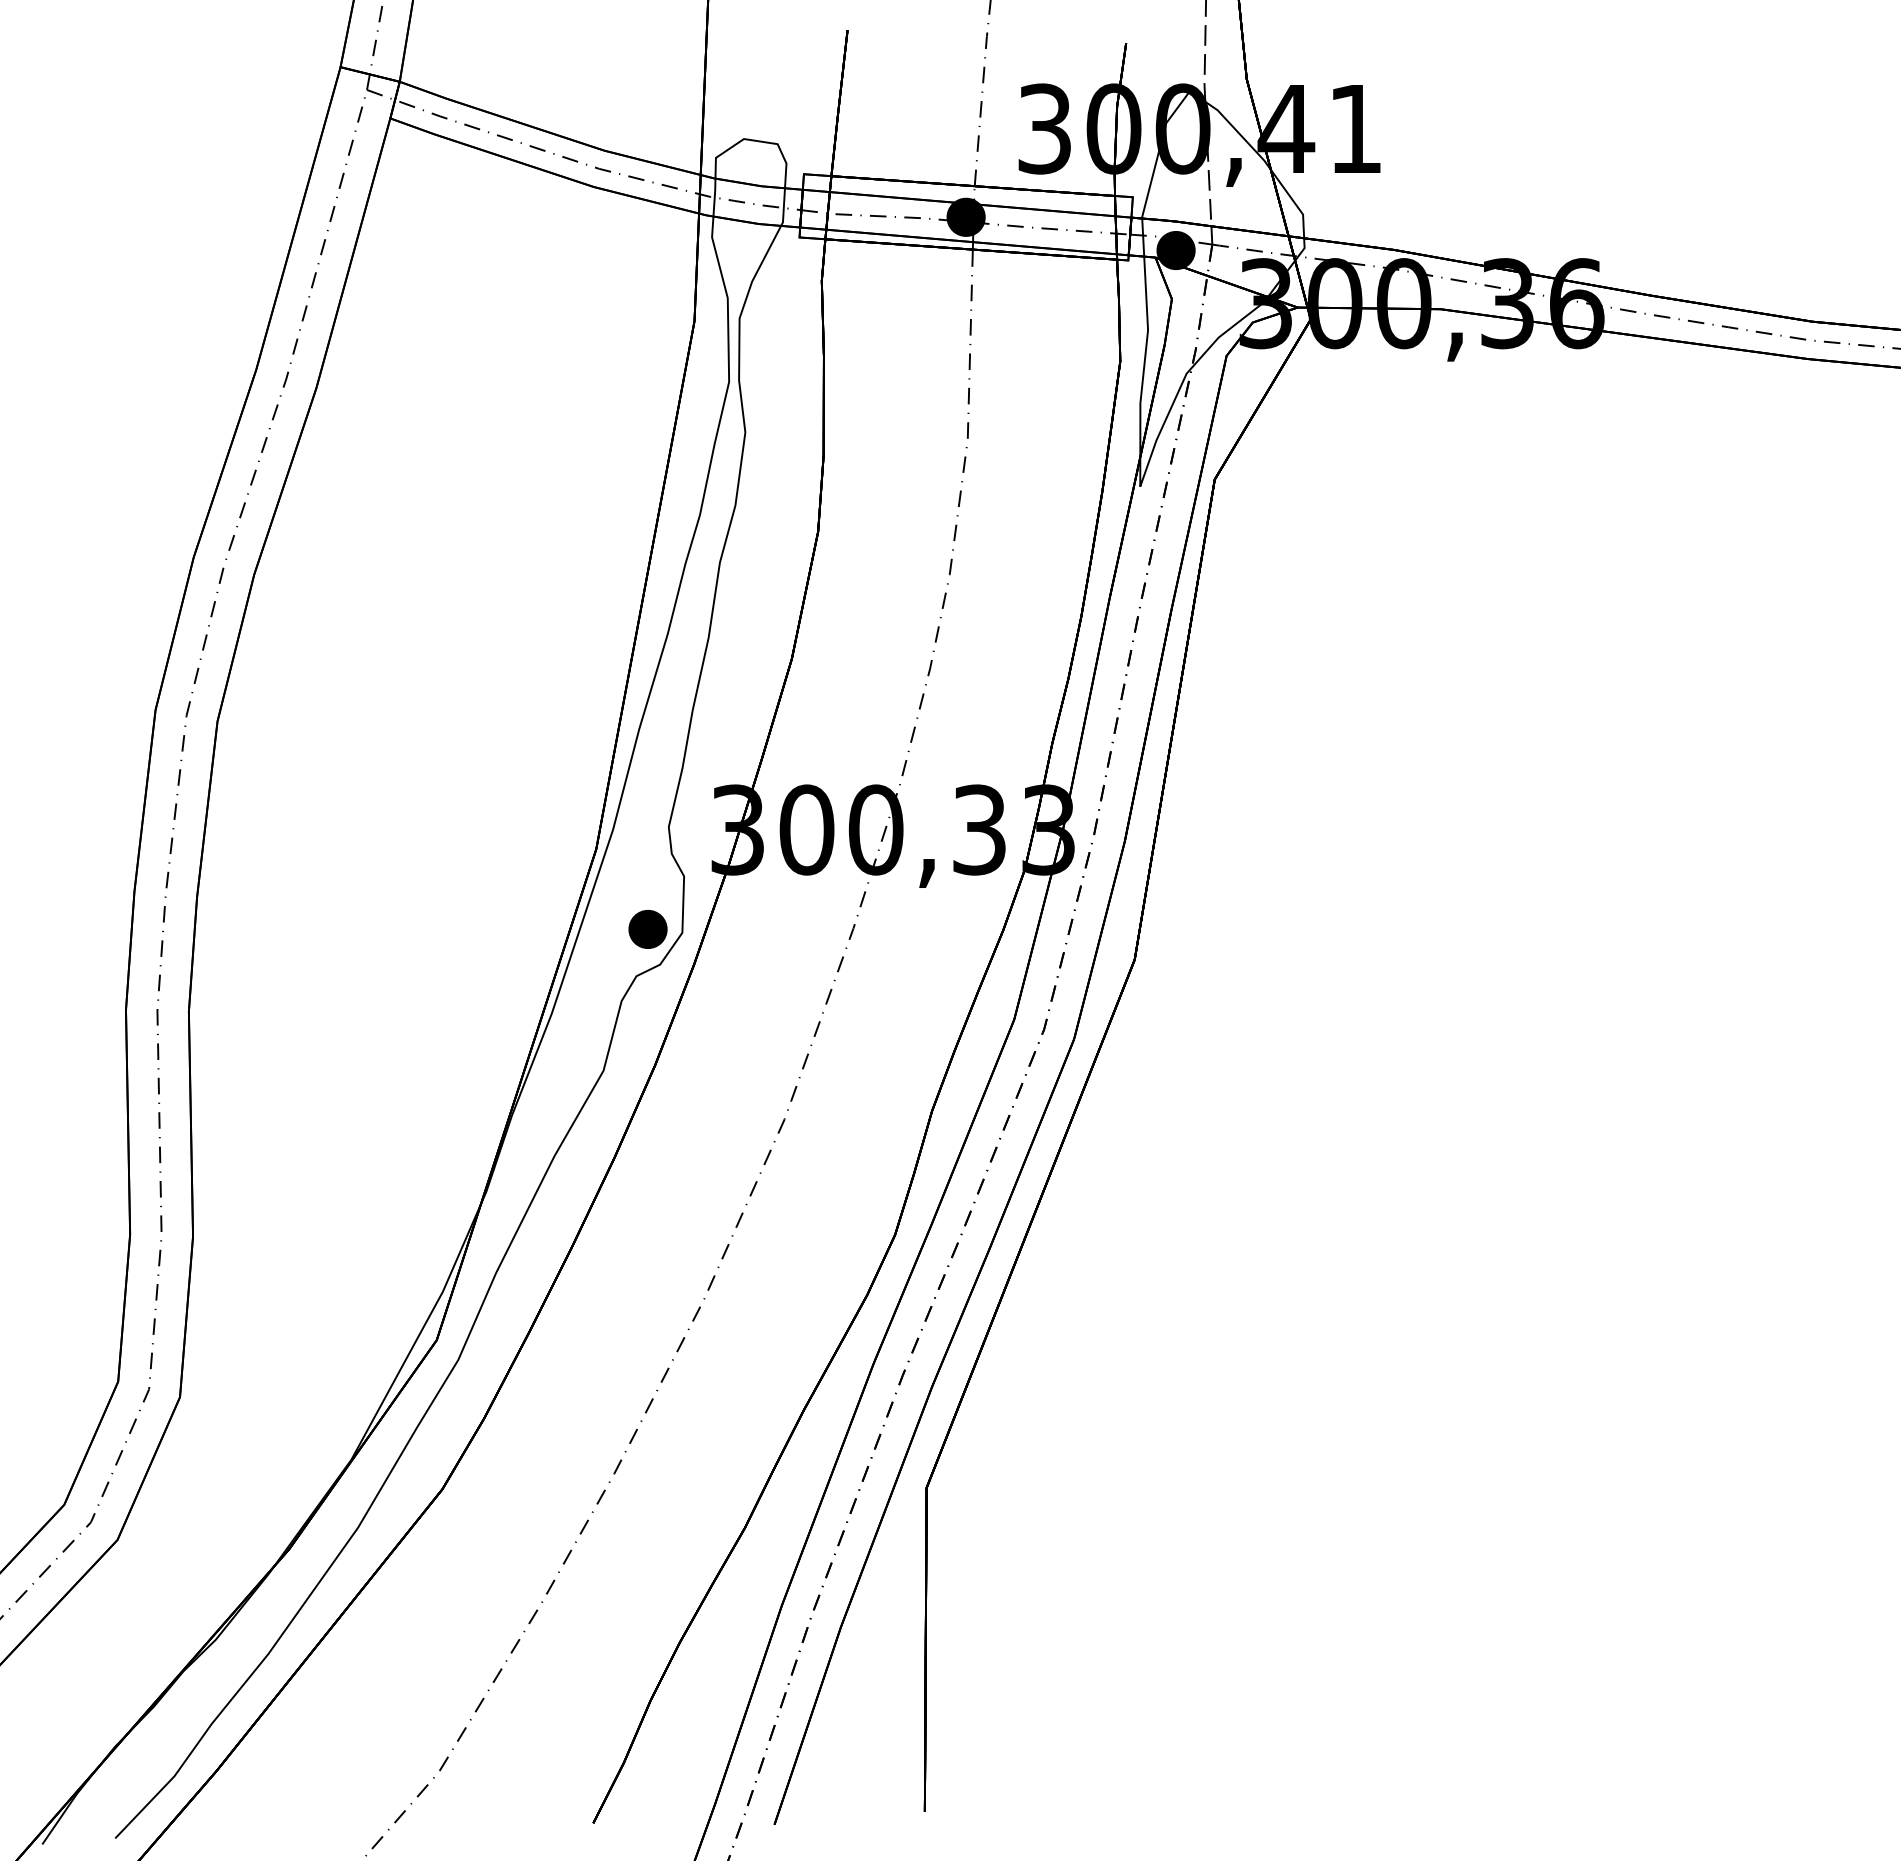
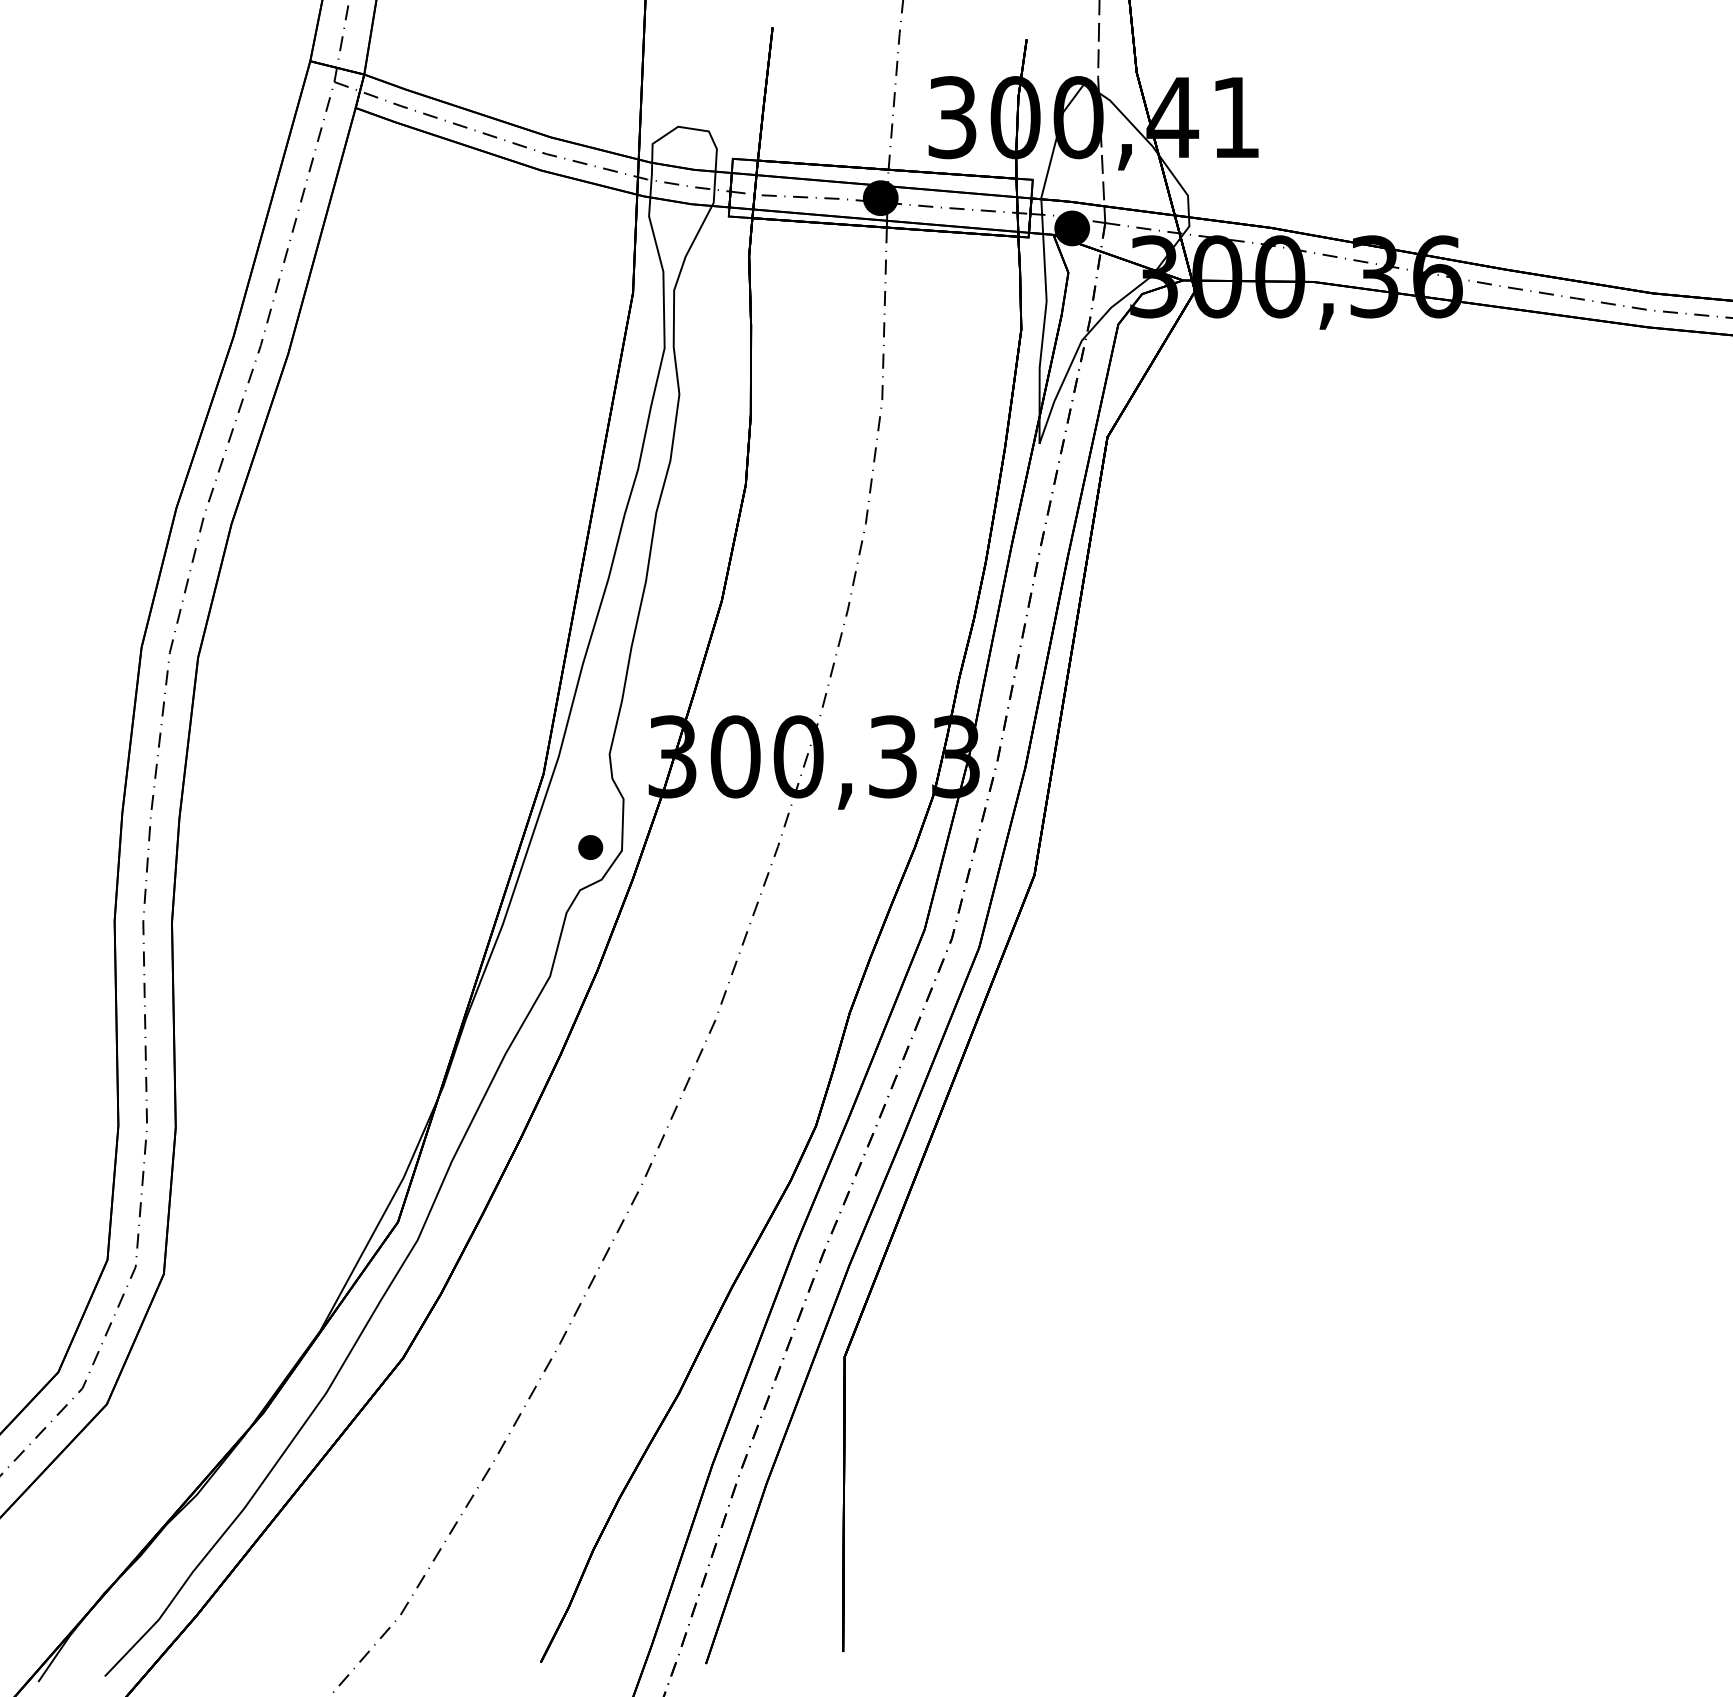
part: (647, 929) -> (590, 847), size x0.7

